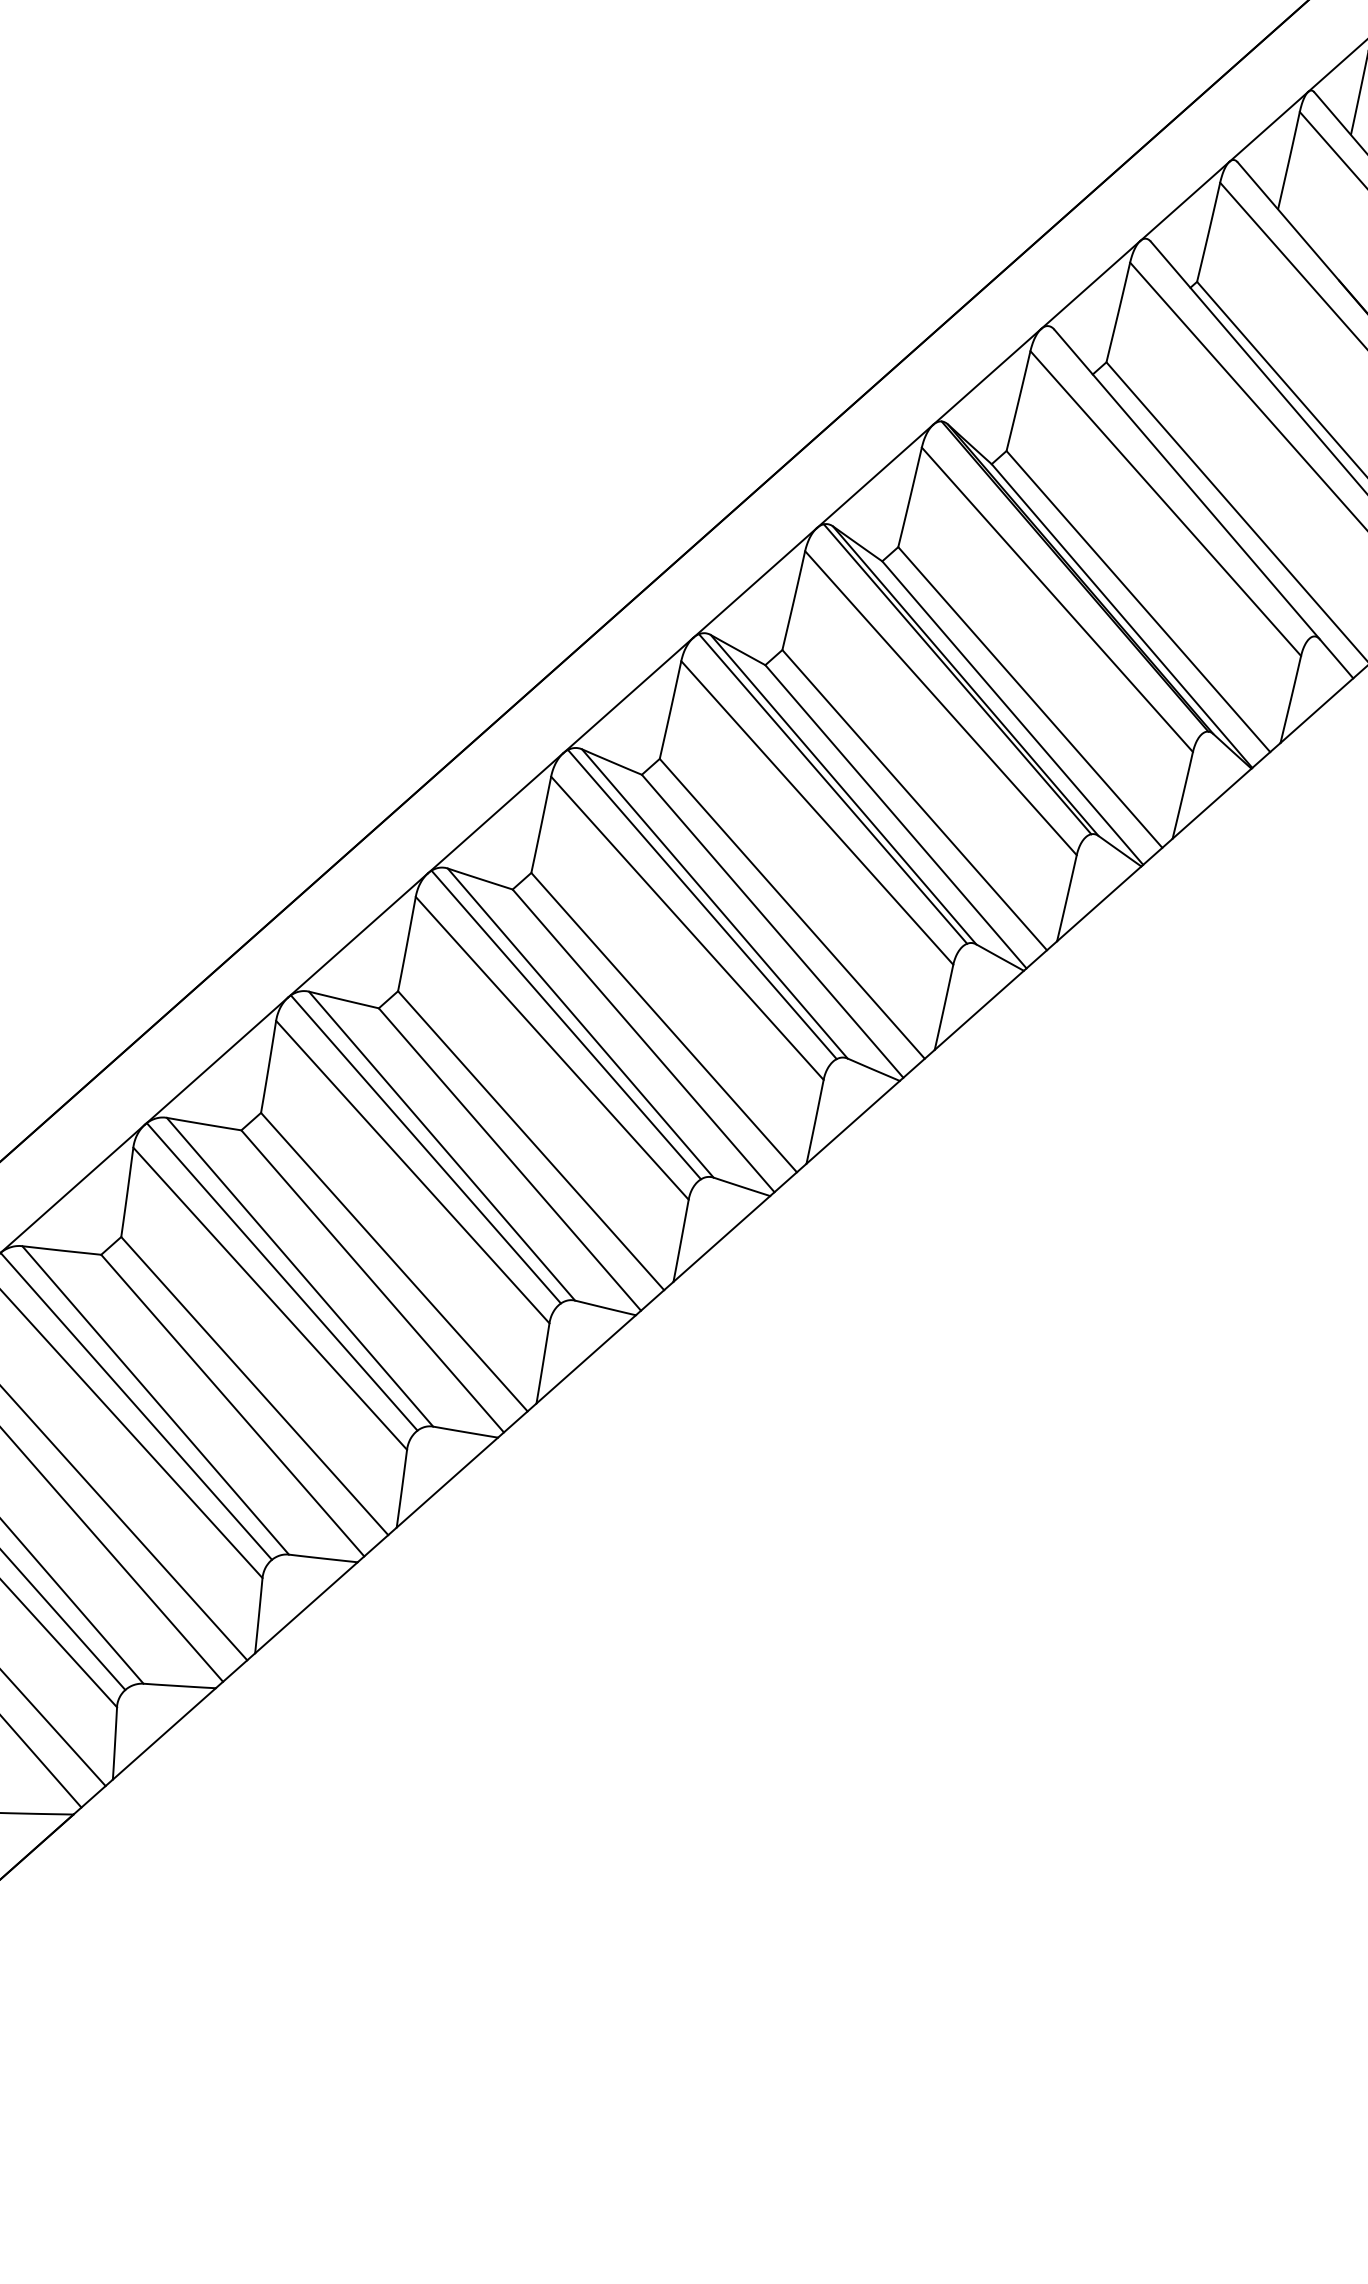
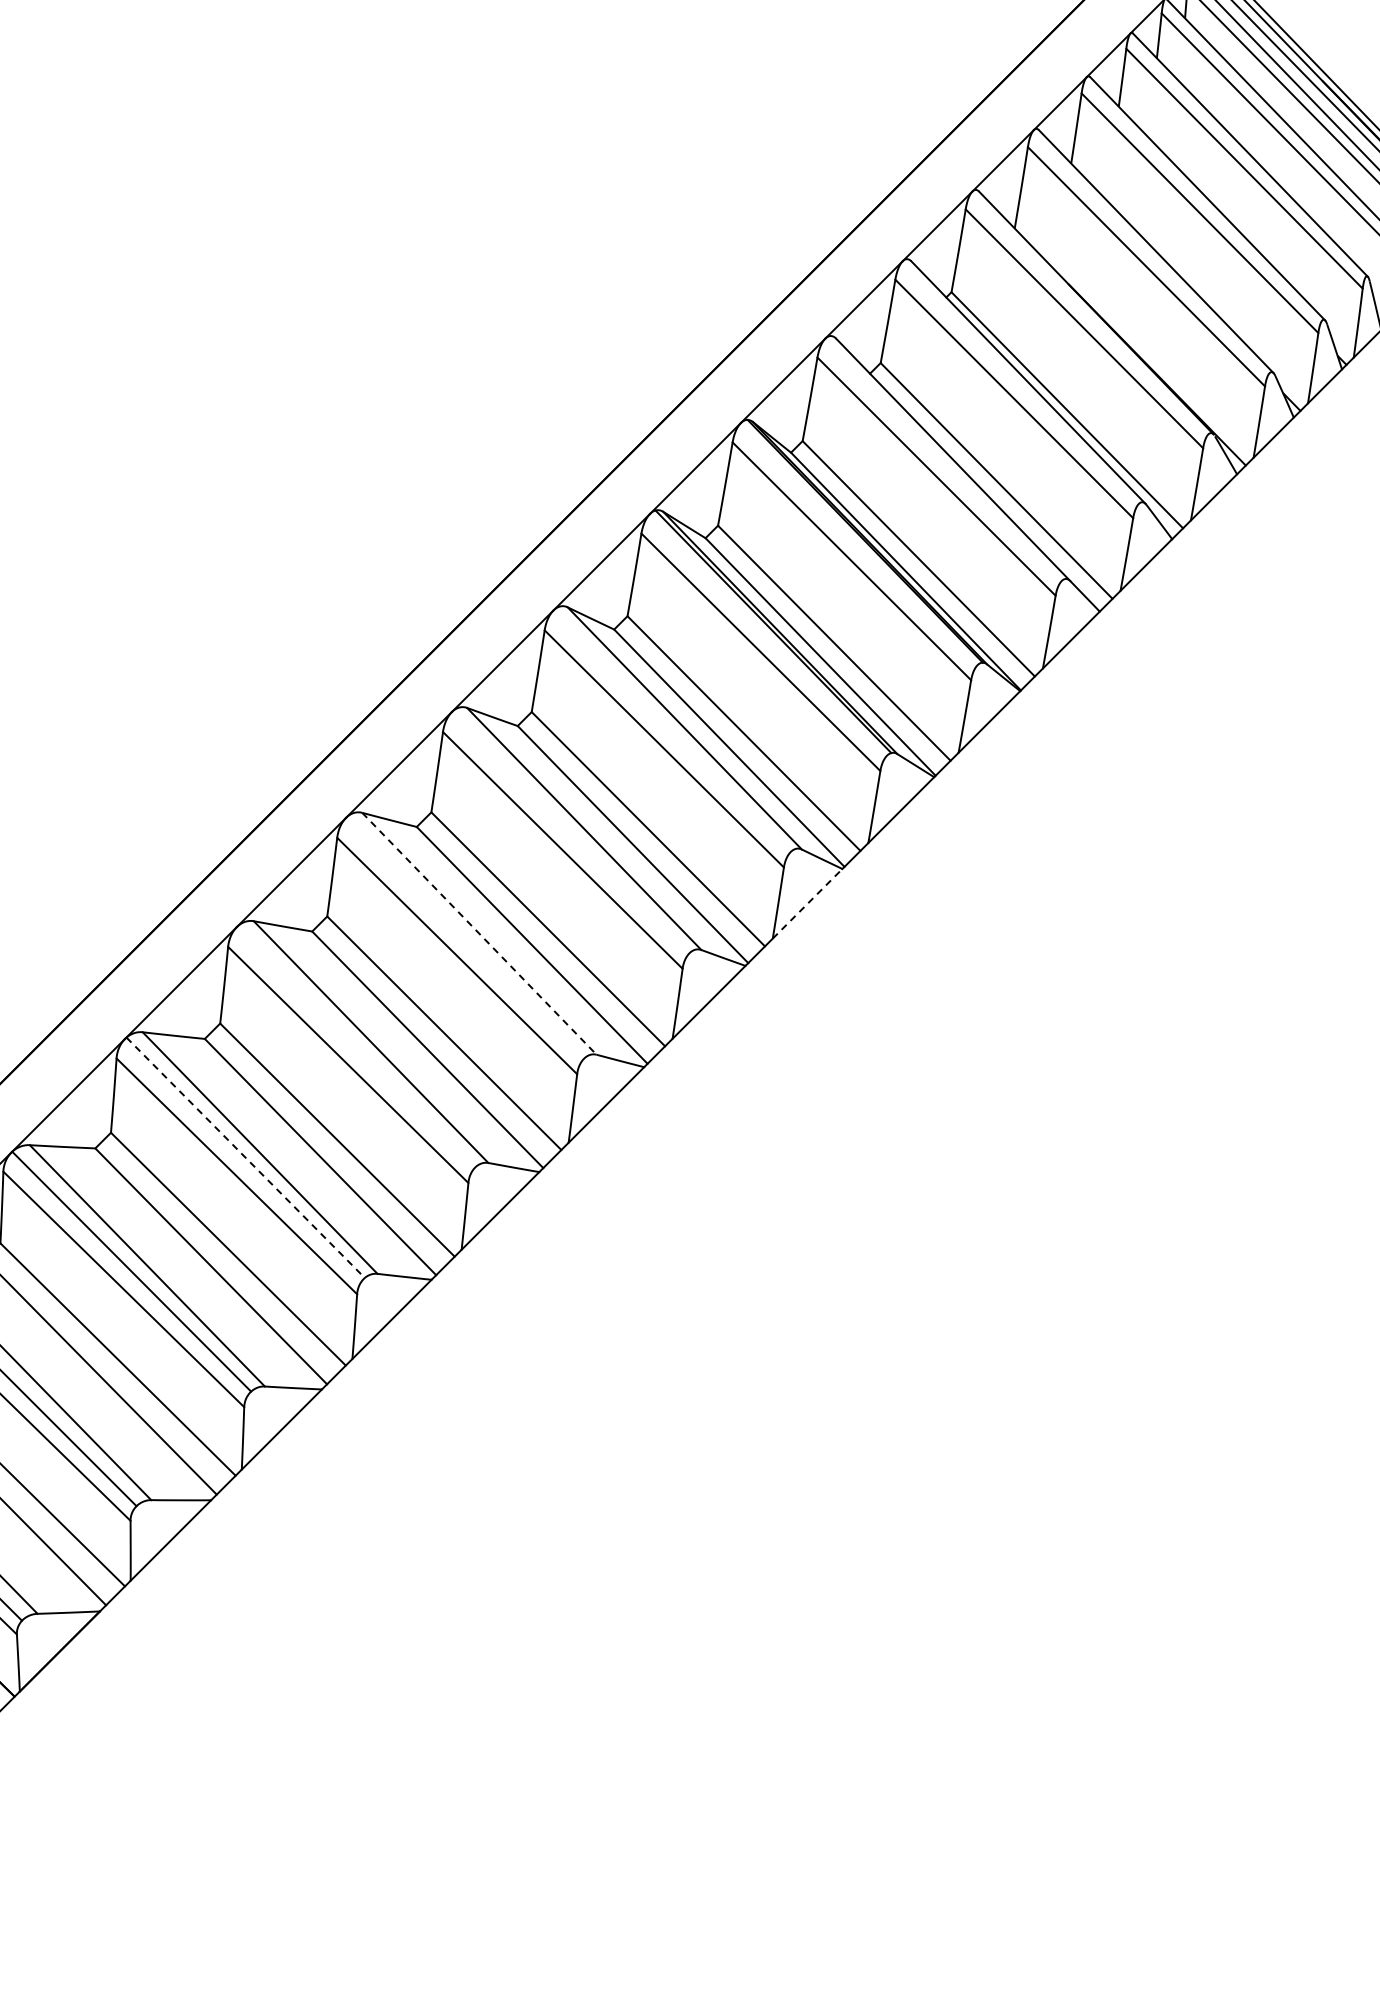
line: (833, 789) -> (676, 728), removed
line: (701, 903) -> (573, 829), removed
line: (979, 1010) -> (807, 903), solid -> dashed
line: (580, 1023) -> (479, 934), solid -> dashed
line: (566, 1024) -> (467, 935), removed
line: (425, 1149) -> (357, 1045), removed
line: (283, 1277) -> (246, 1158), solid -> dashed

